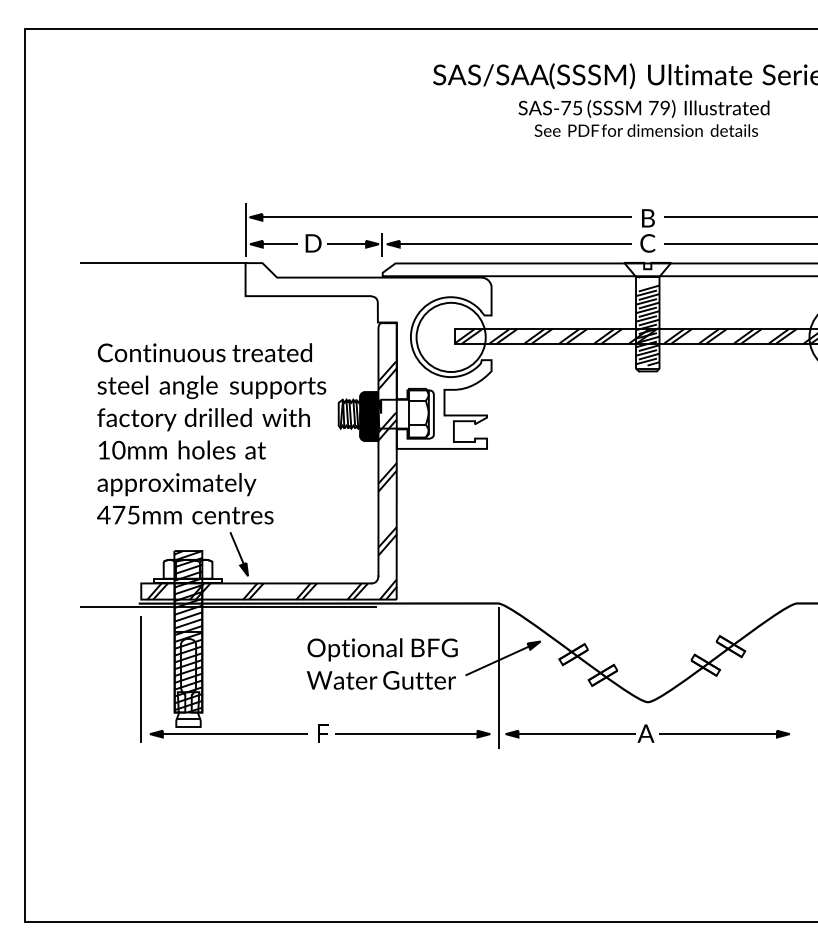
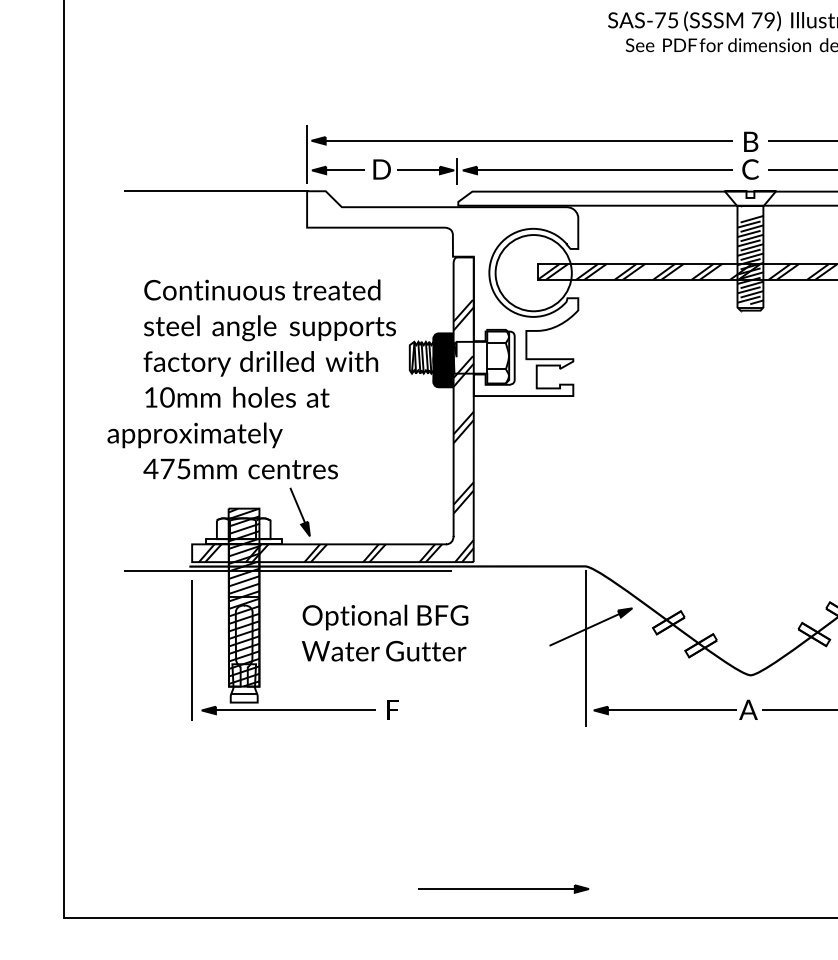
text: (176, 484) -> (194, 435), moved
text: (381, 663) -> (384, 632), moved
part: (412, 734) -> (503, 889), moved

